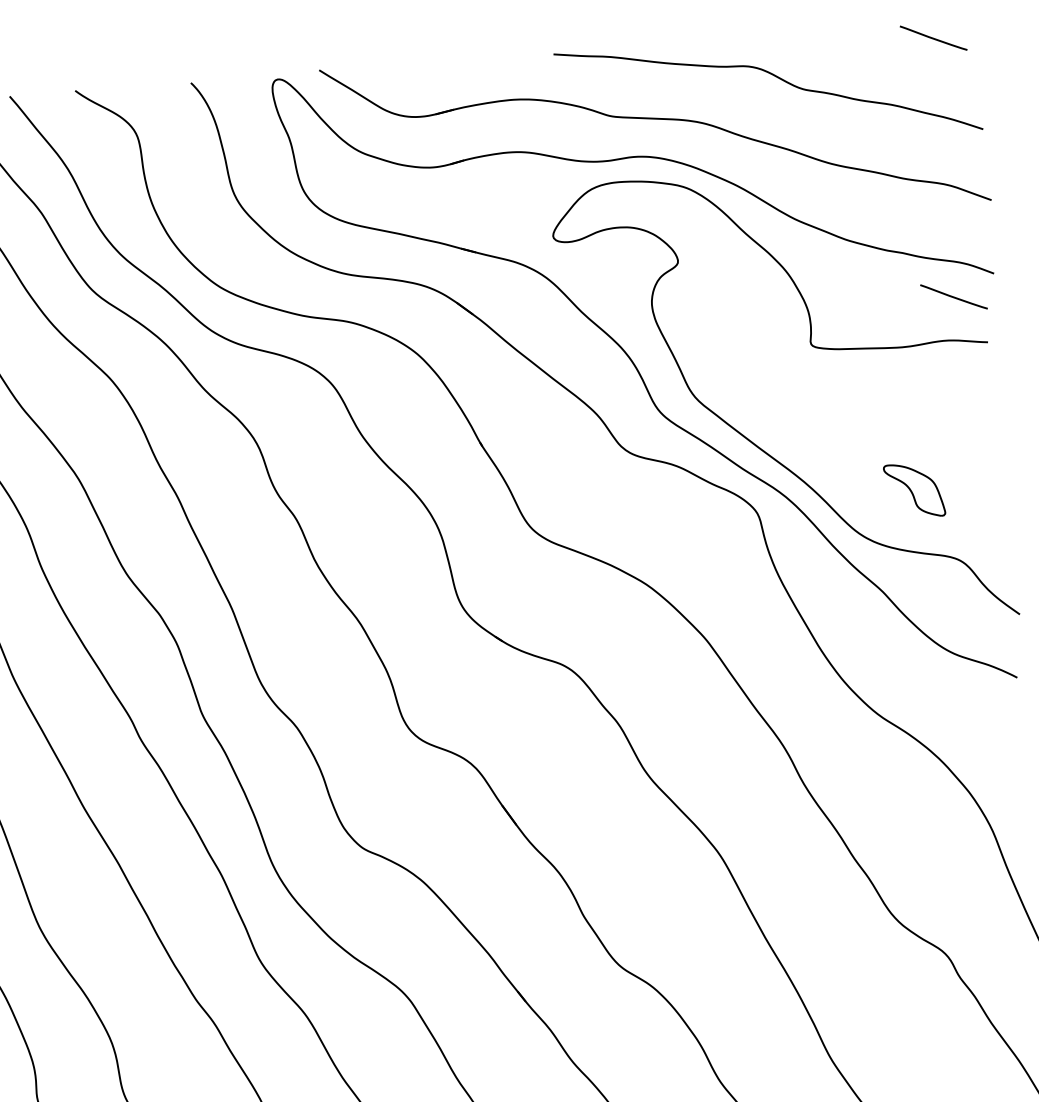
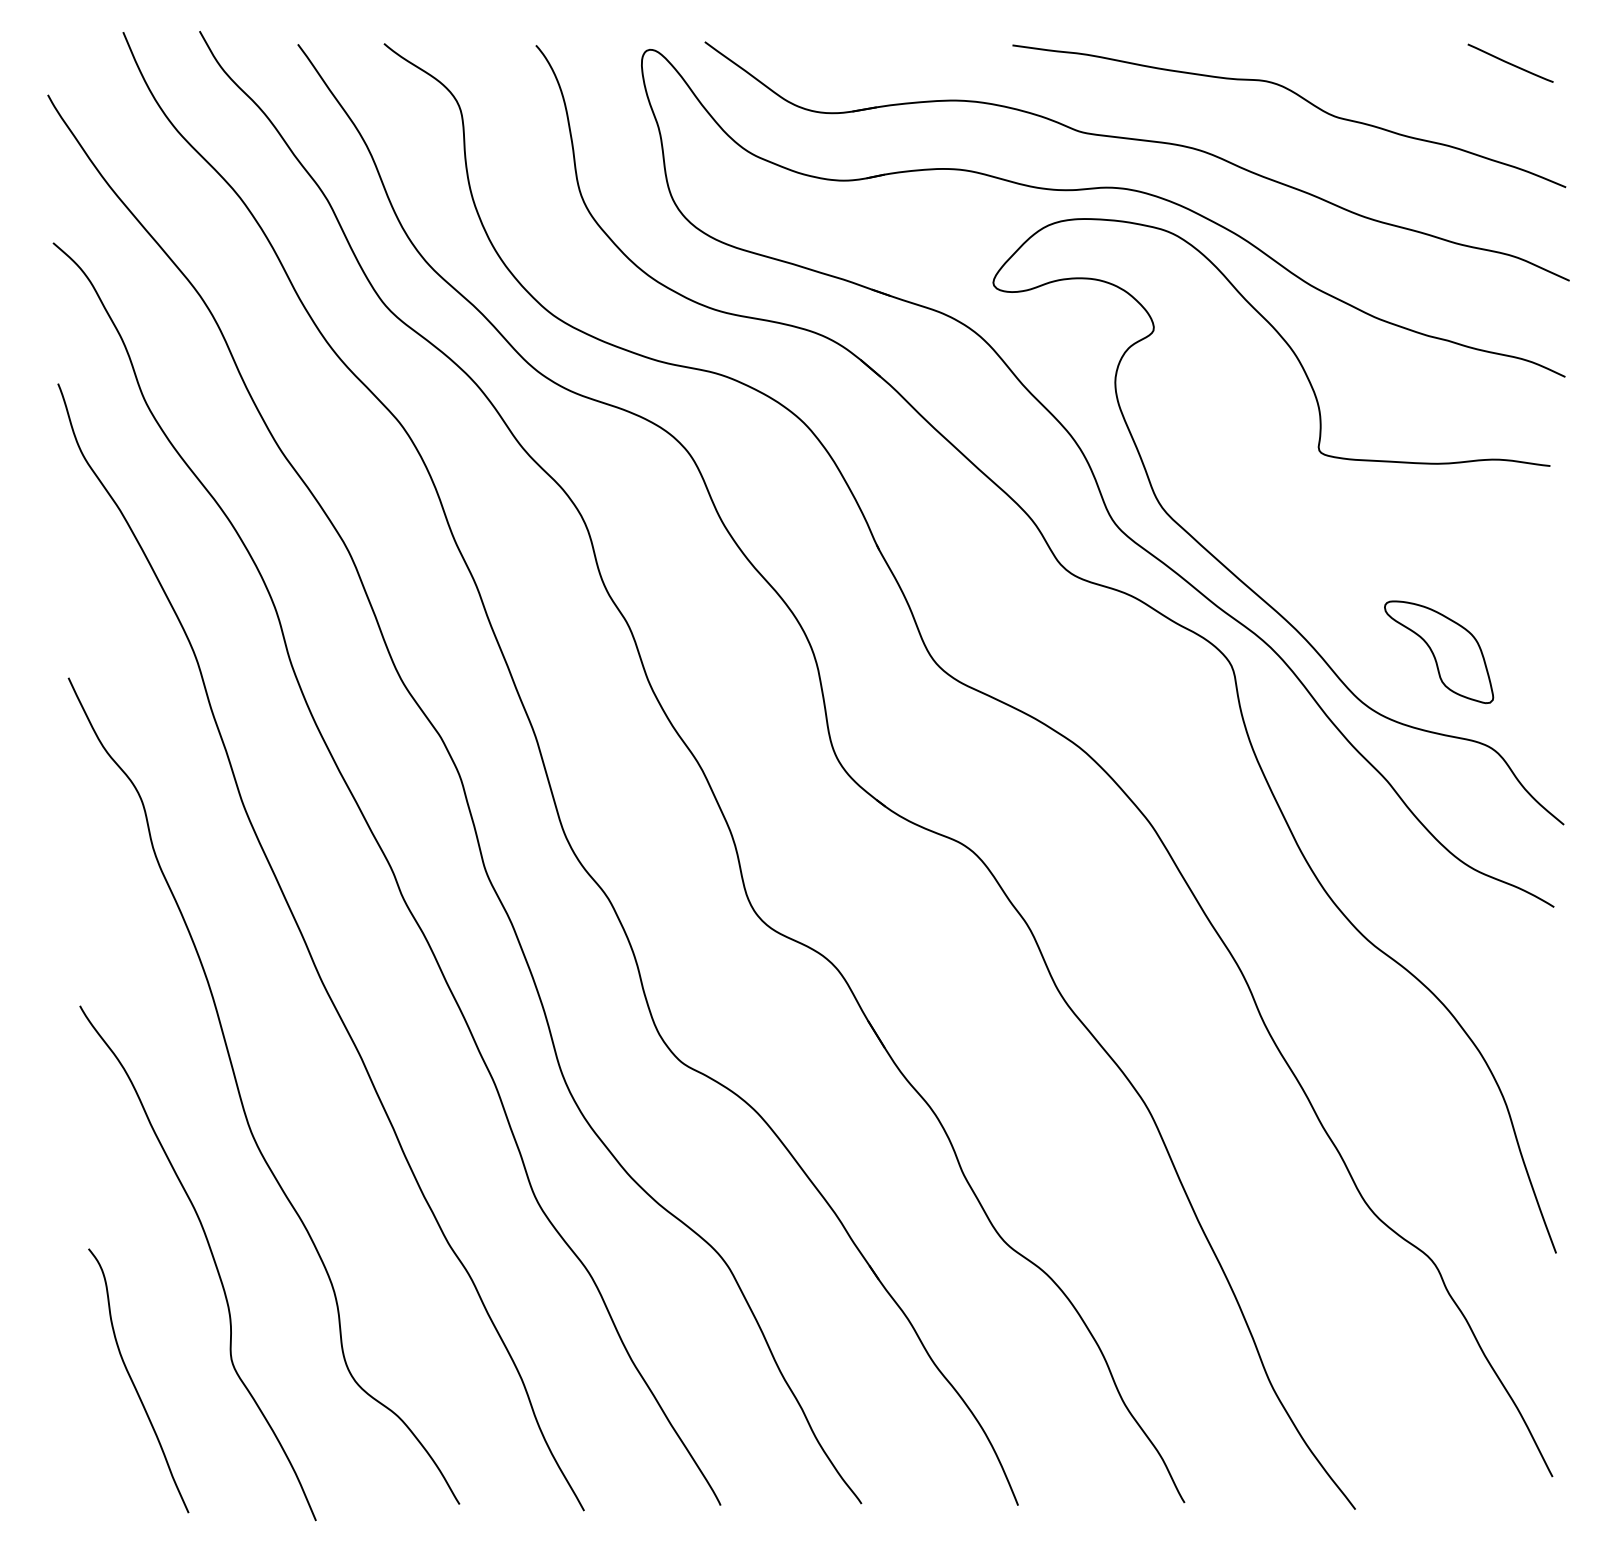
line: (953, 296) -> (1509, 402), removed
part: (914, 490) -> (1439, 652), size x1.43

